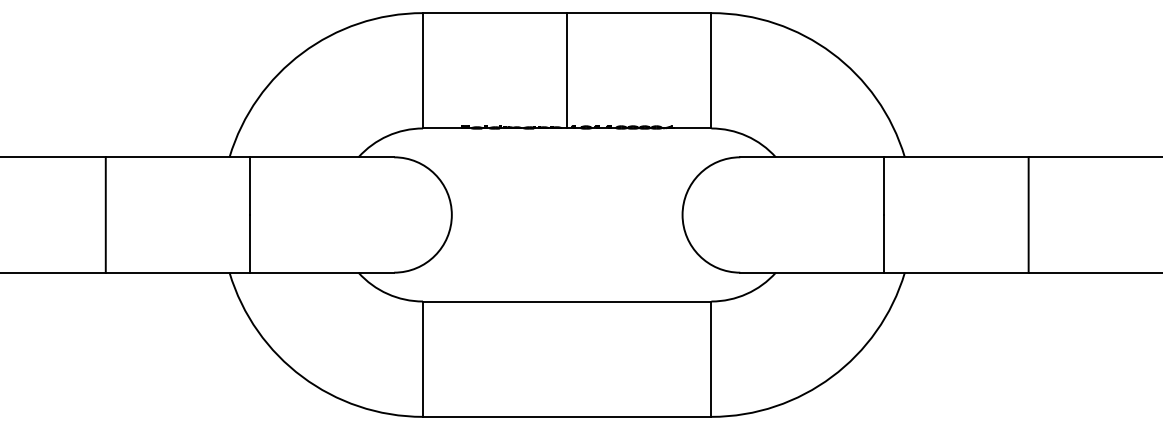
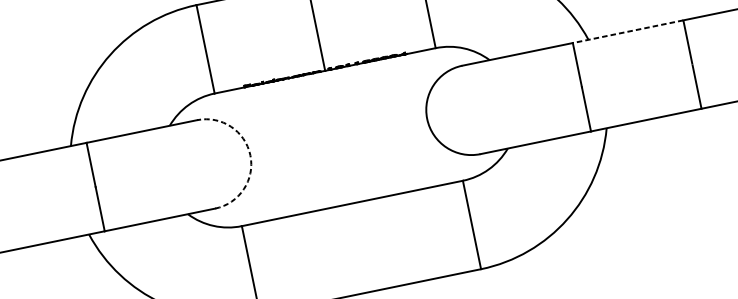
line: (956, 157) -> (628, 31), solid -> dashed
arc: (451, 215) -> (250, 155), solid -> dashed

